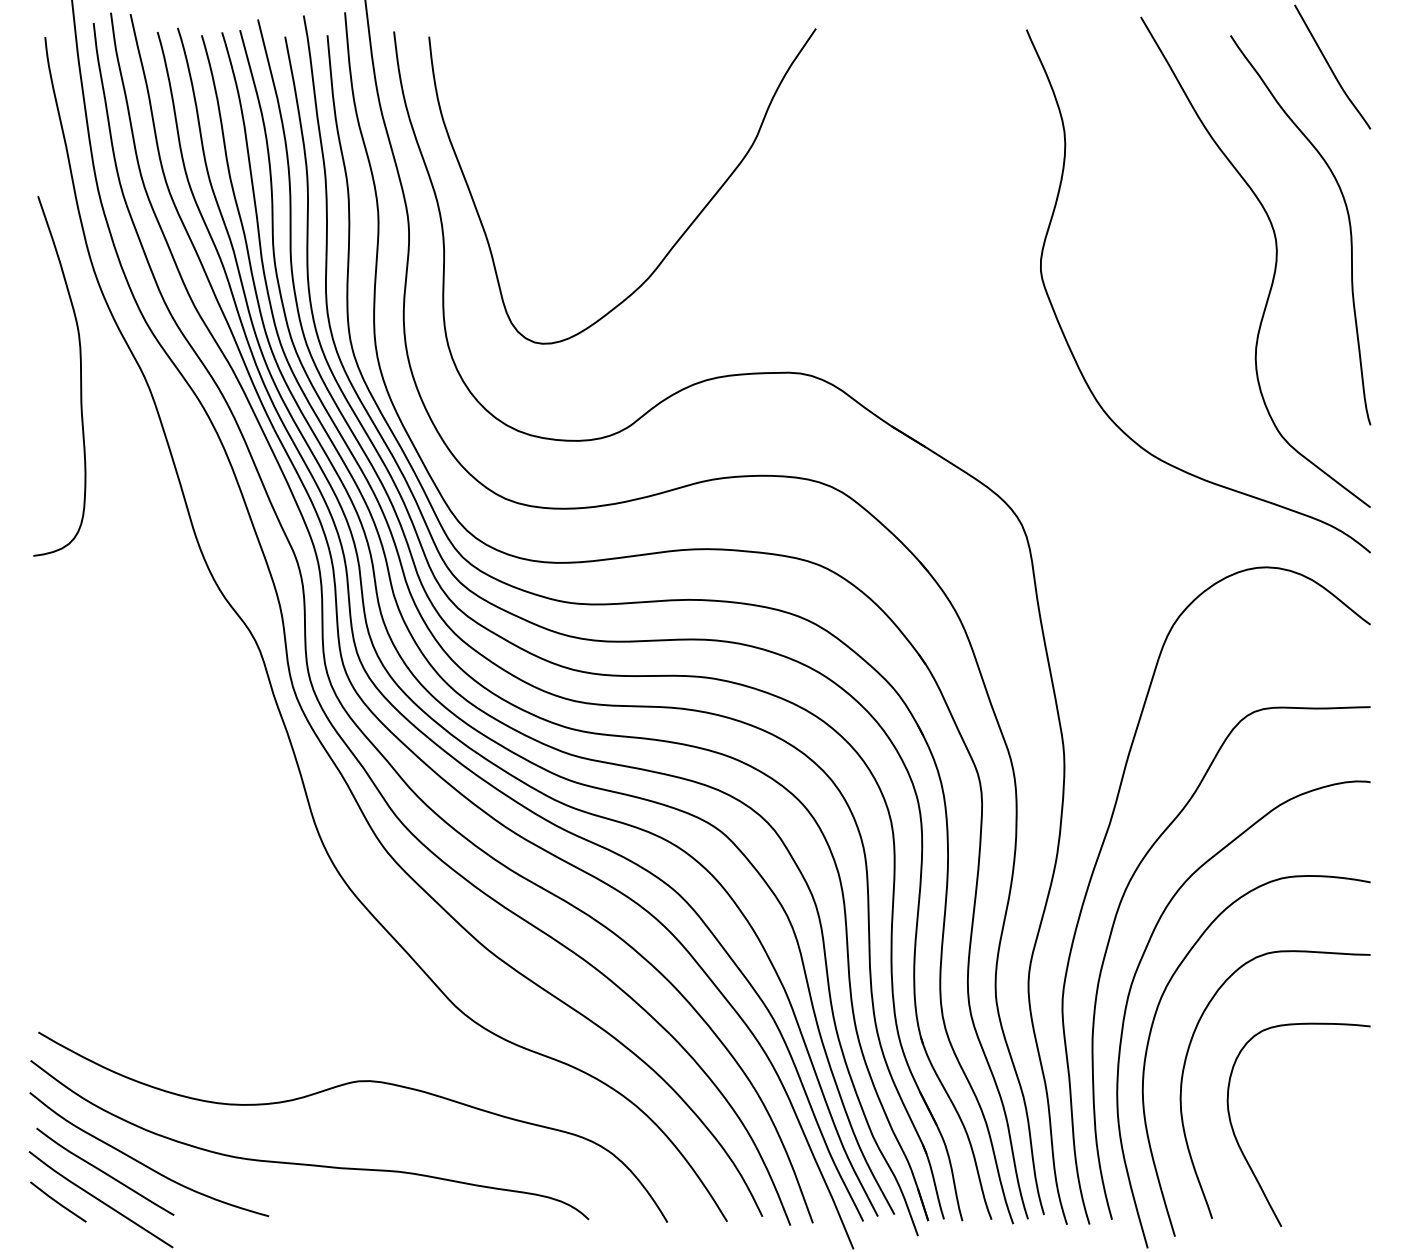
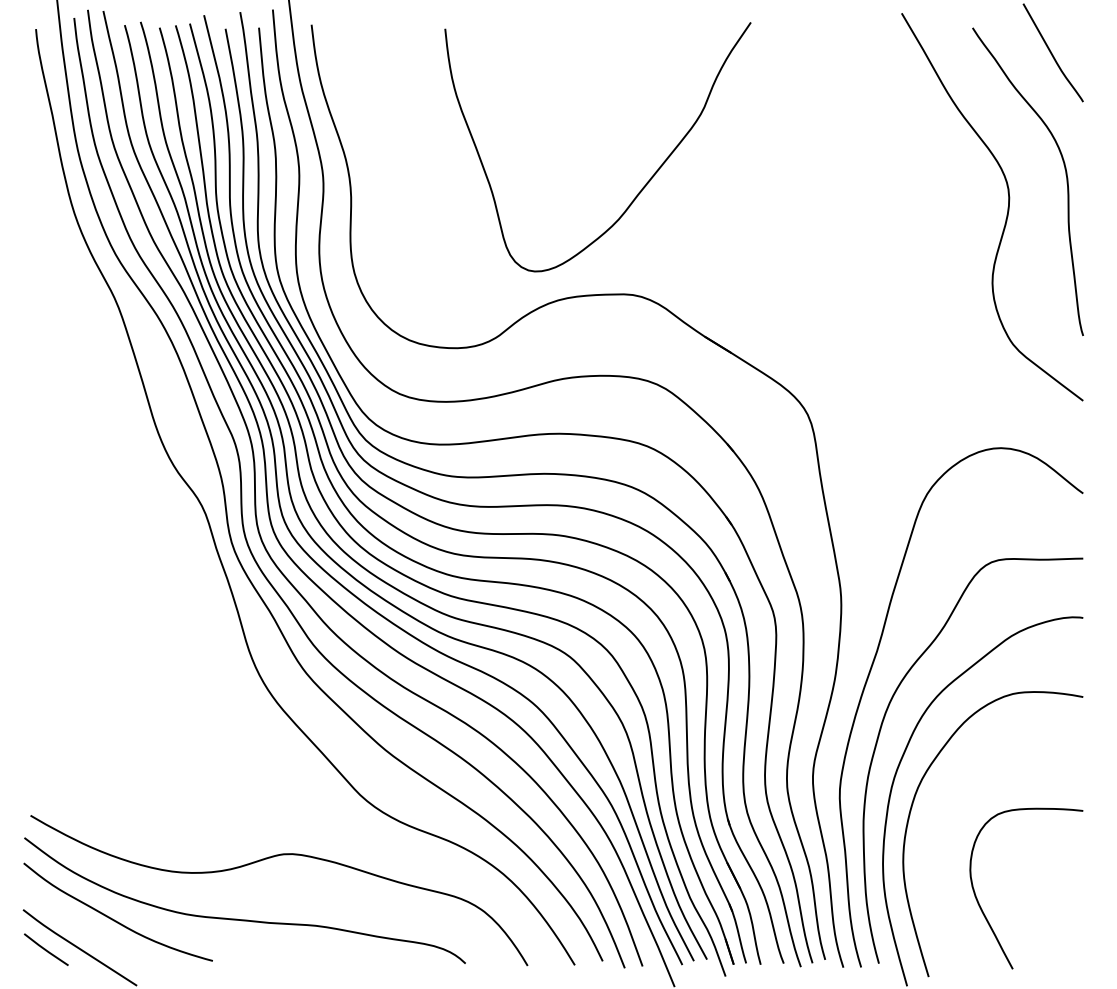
curve: (681, 234) -> (644, 185), moved
curve: (1073, 353) -> (848, 279), removed
curve: (80, 376) -> (63, 297), removed
curve: (1186, 1061) -> (937, 838), removed
curve: (104, 1171) -> (82, 925), removed

